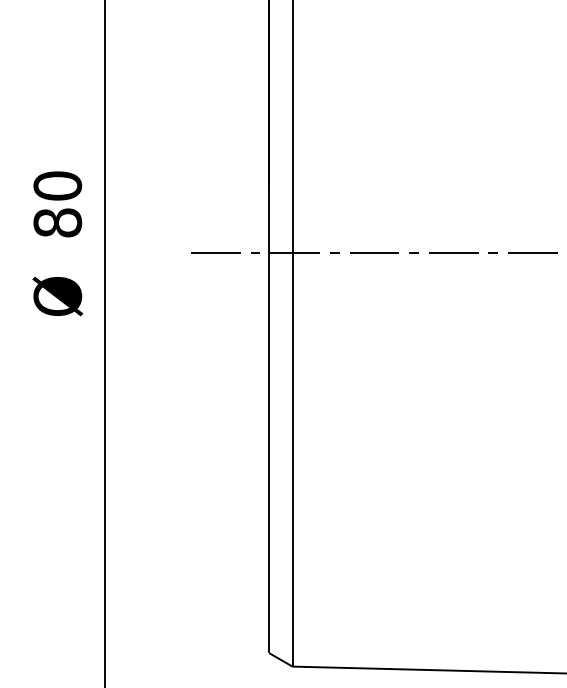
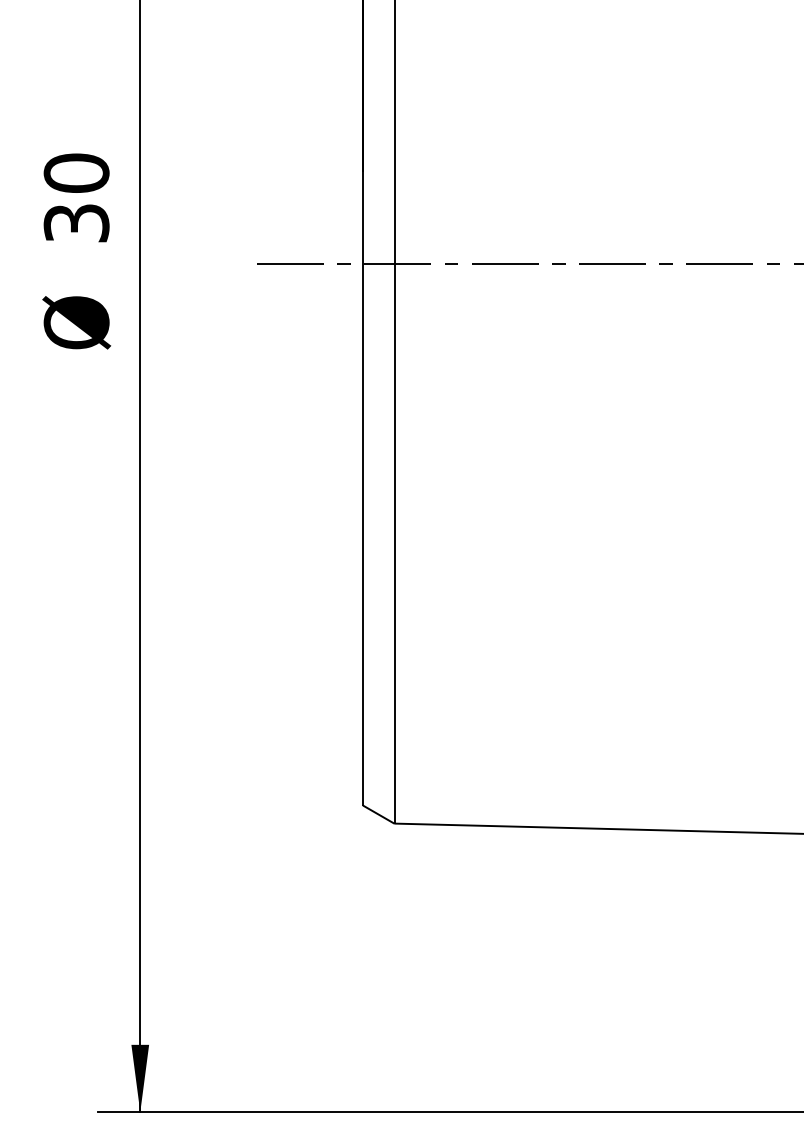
text: (57, 222) -> (76, 222), 80 -> 30

